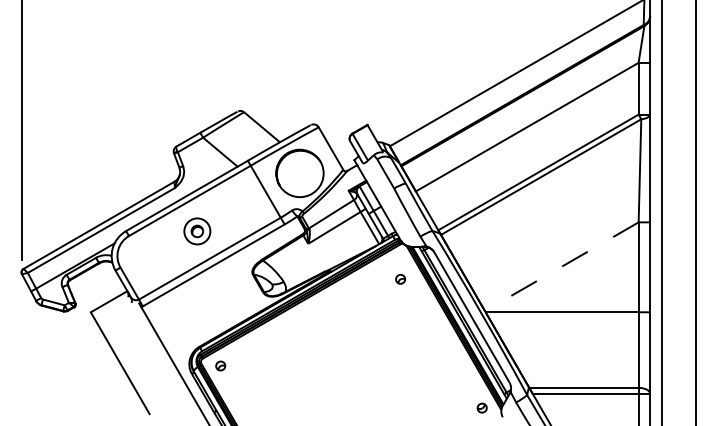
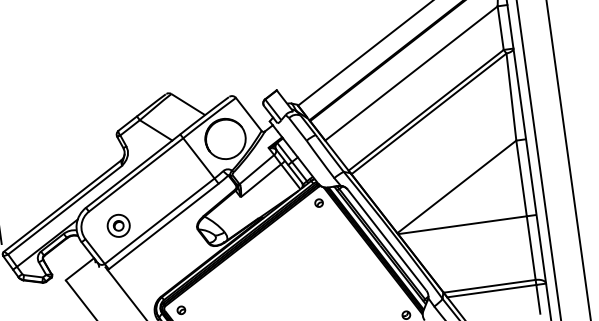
part: (197, 231) -> (118, 225), moved
line: (561, 266) -> (456, 186), dashed -> solid
part: (400, 279) -> (319, 203), moved

